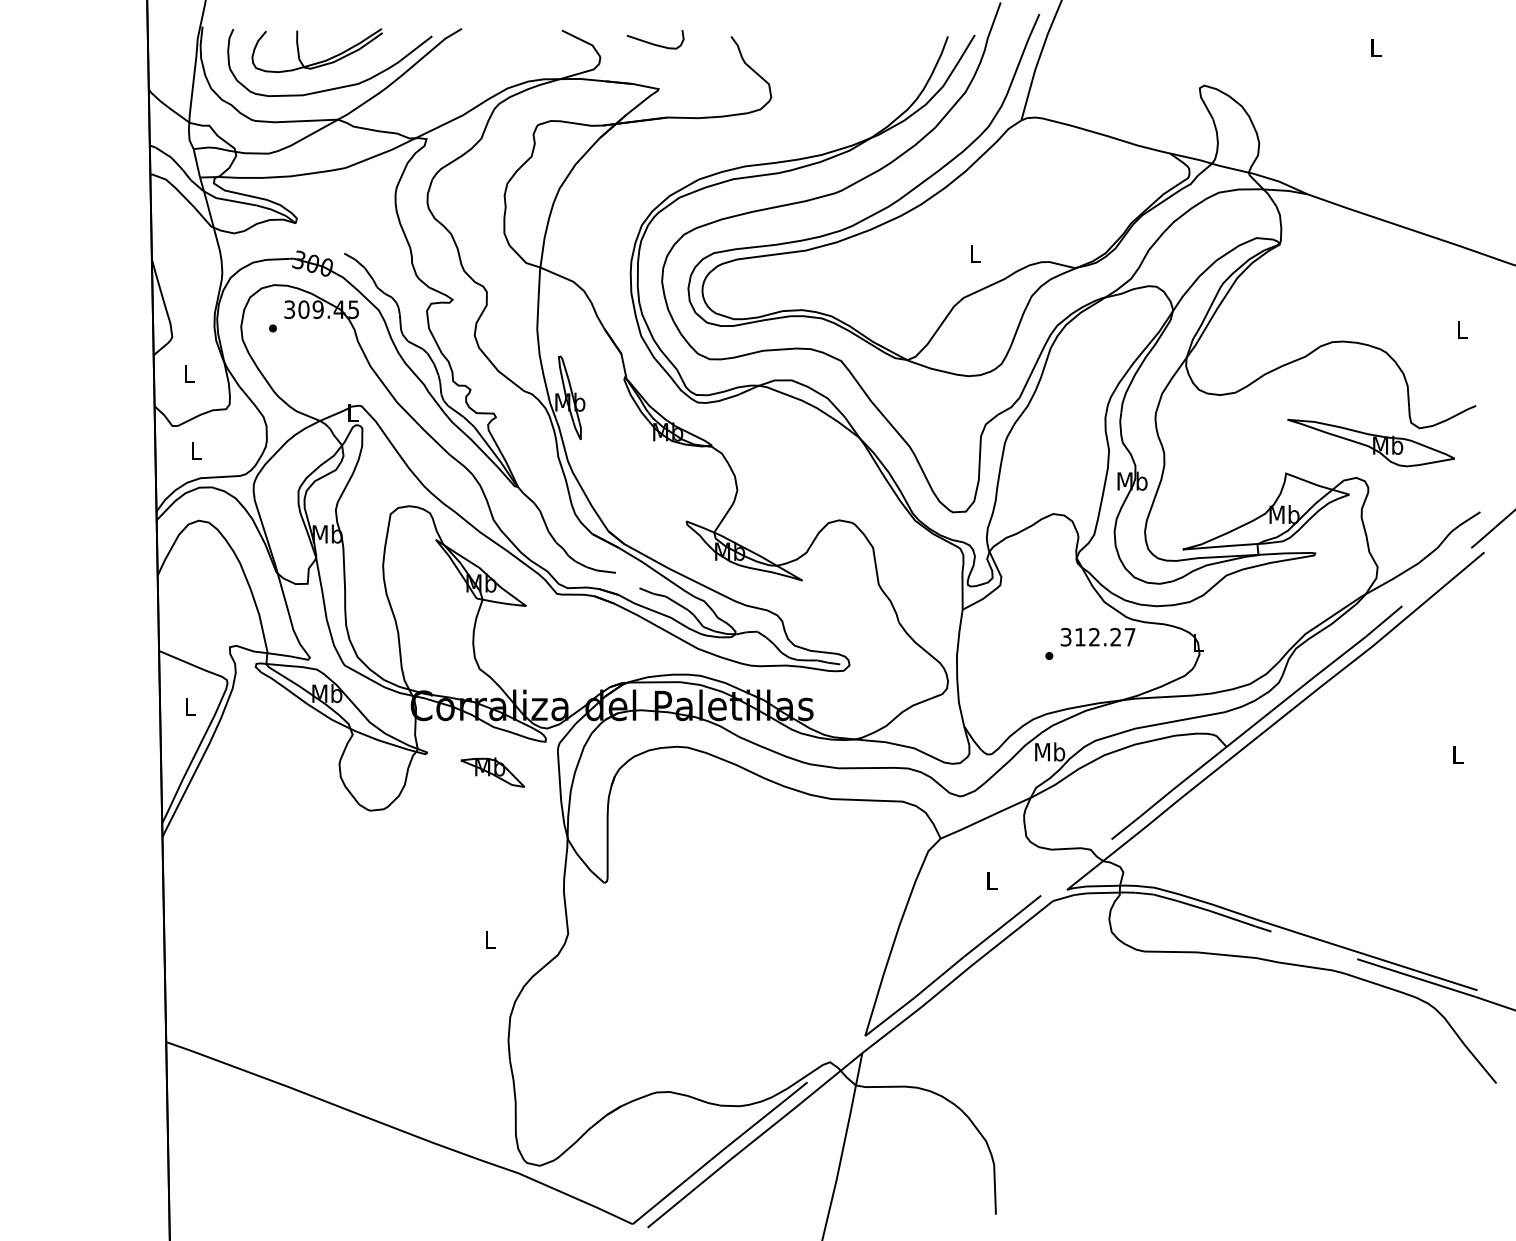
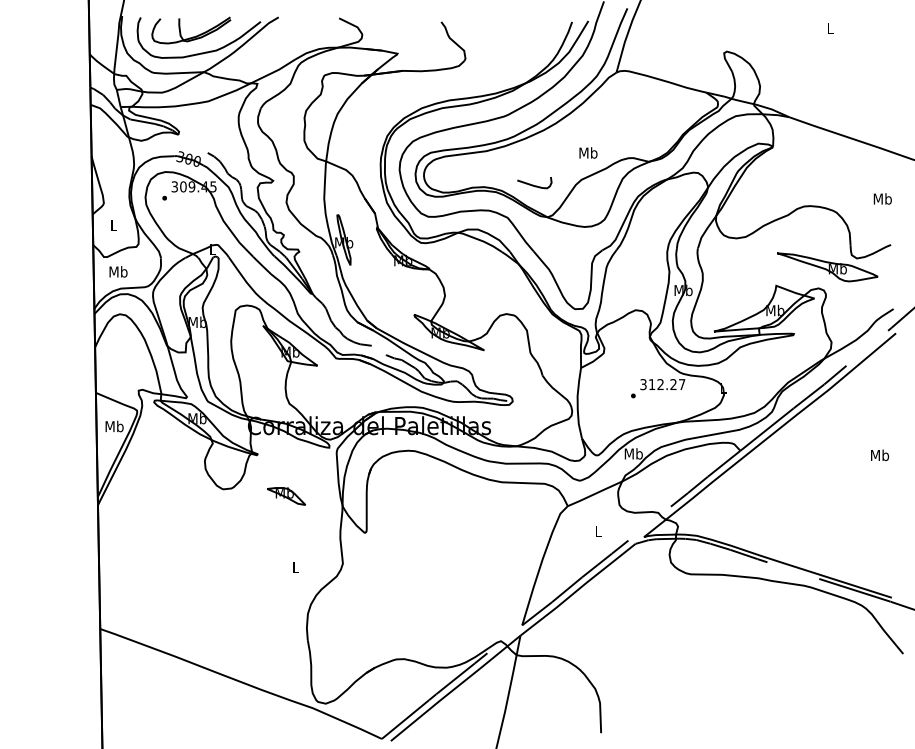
curve: (653, 42) -> (533, 184), moved
text: (975, 252) -> (588, 152), L -> Mb
text: (1462, 328) -> (882, 198), L -> Mb
text: (196, 449) -> (118, 271), L -> Mb
text: (189, 706) -> (114, 426), L -> Mb
text: (1458, 754) -> (880, 455), L -> Mb
part: (492, 772) -> (286, 496), moved

